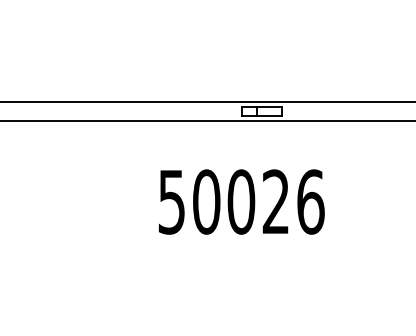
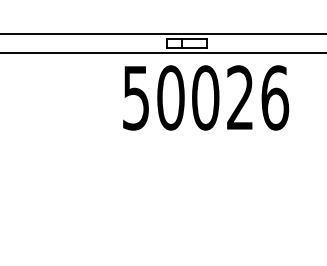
text: (241, 201) -> (205, 97), moved

